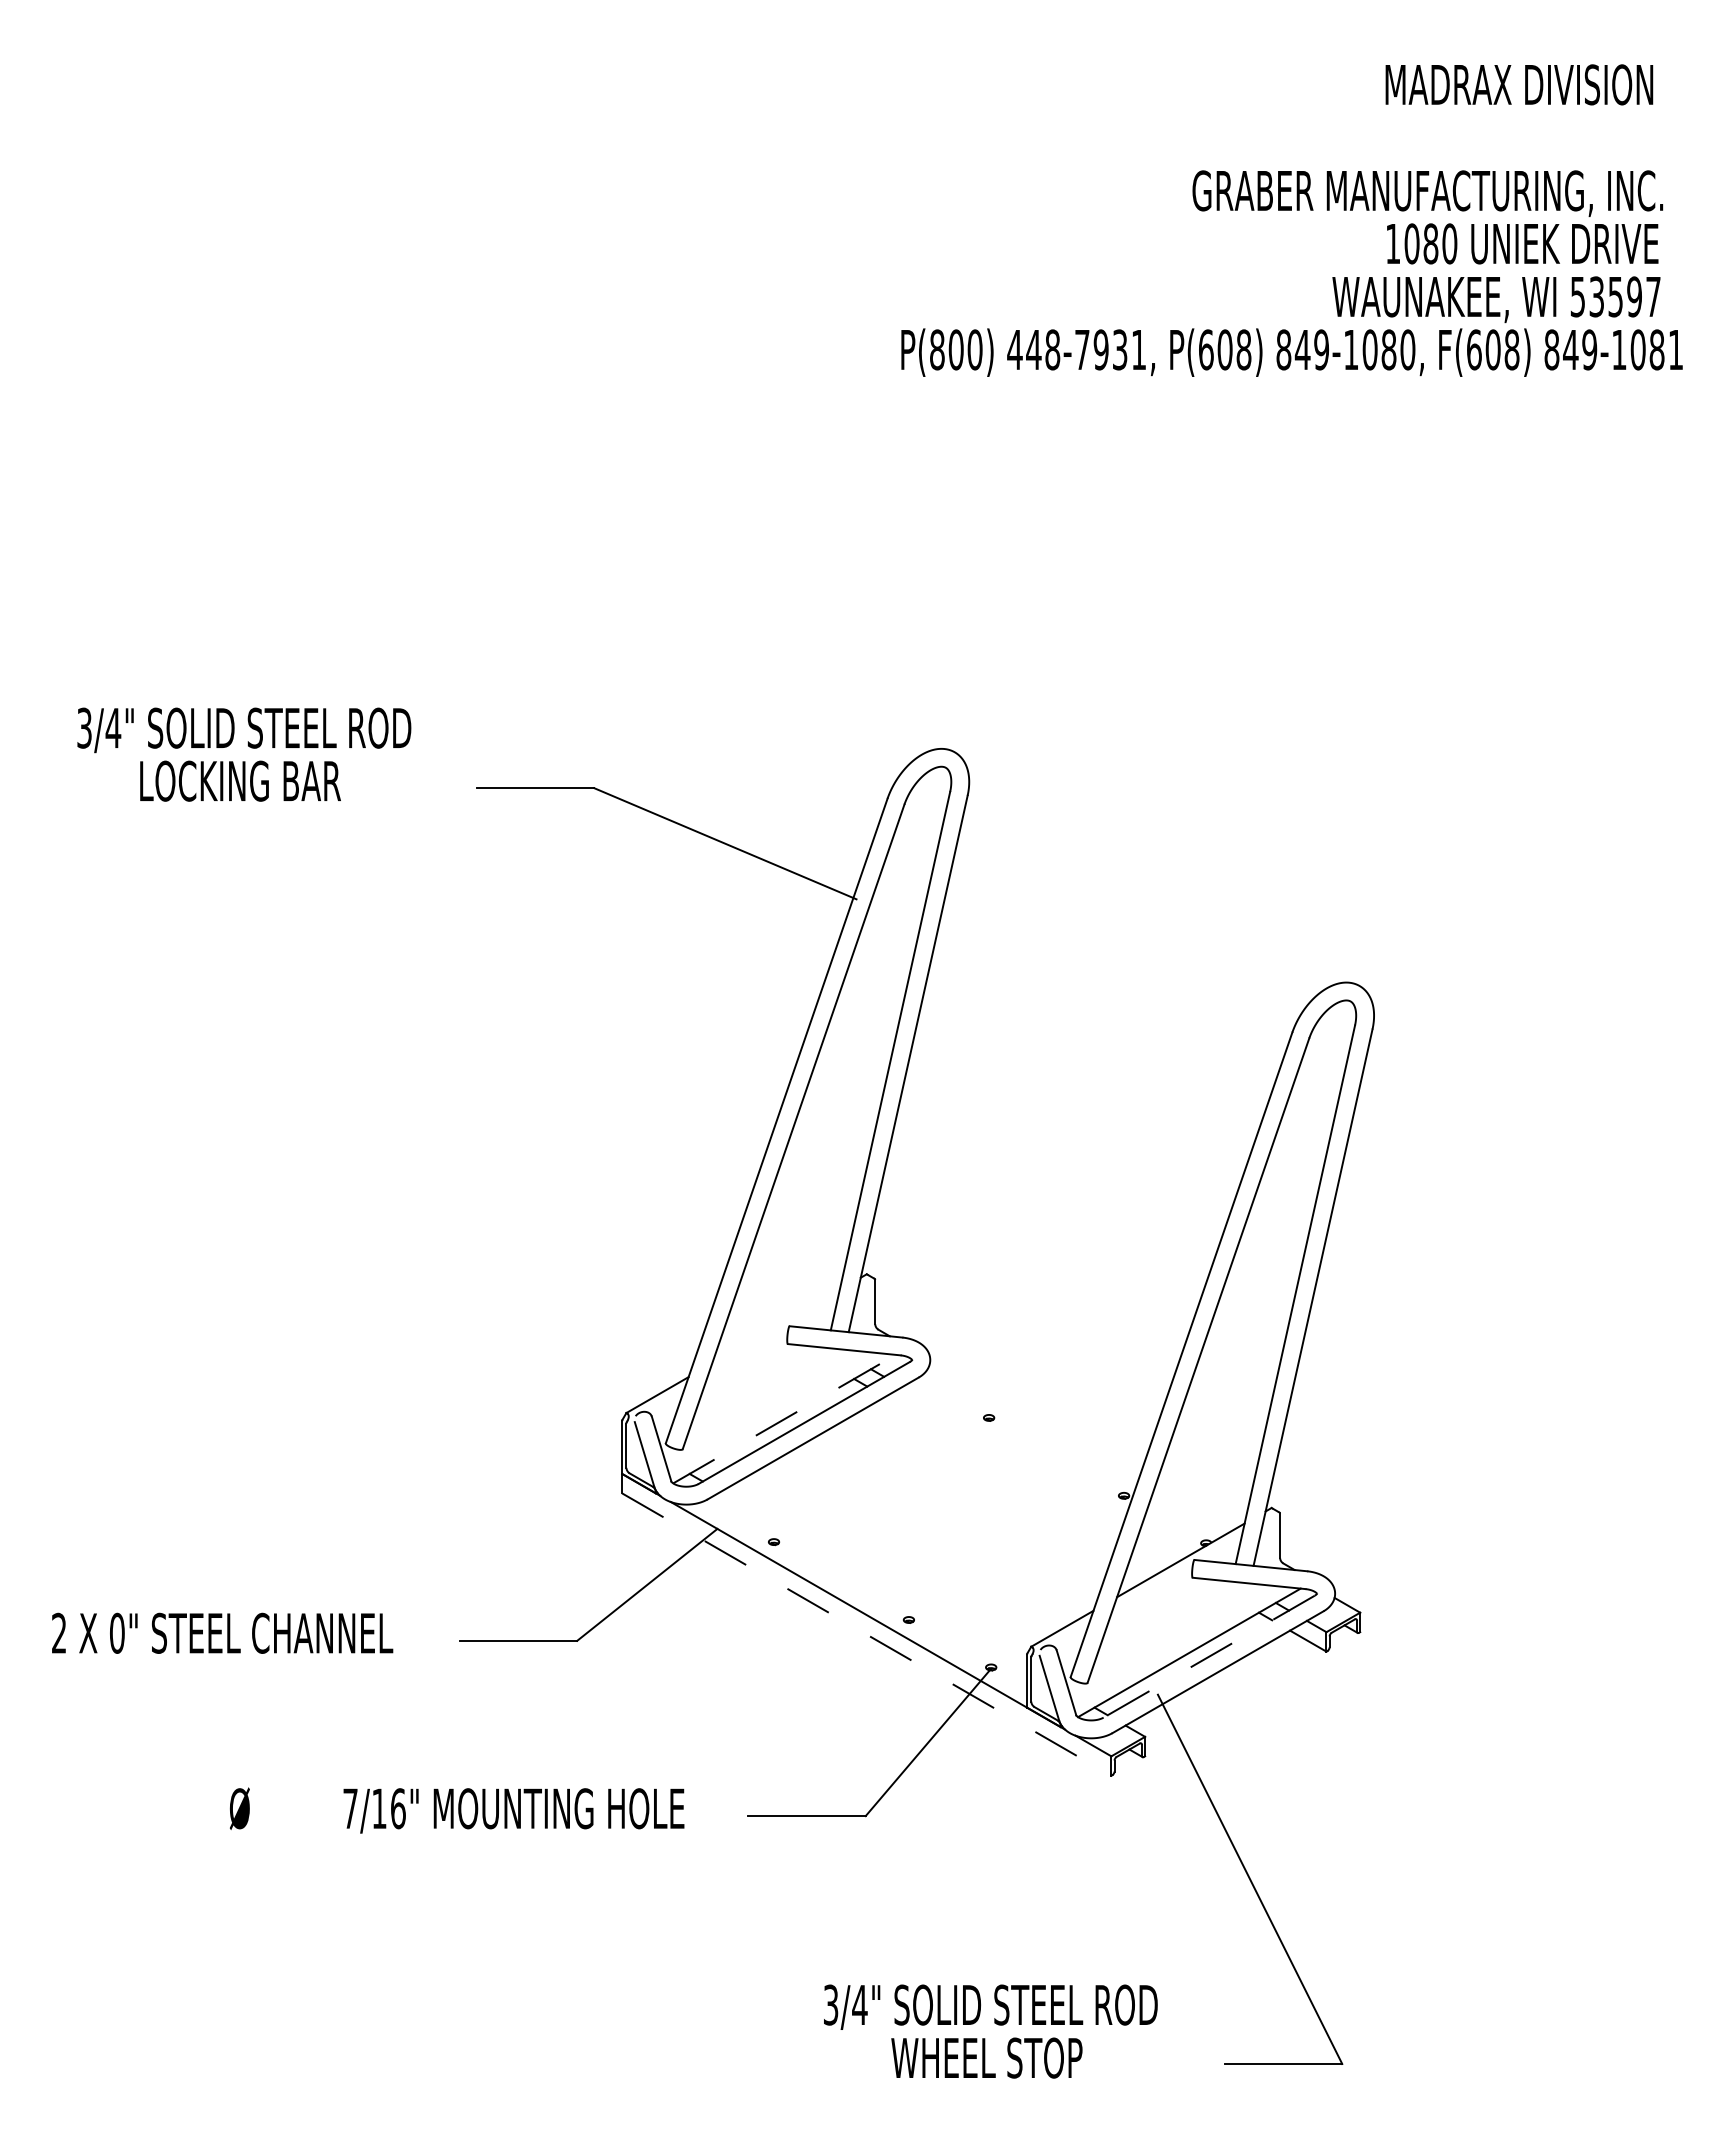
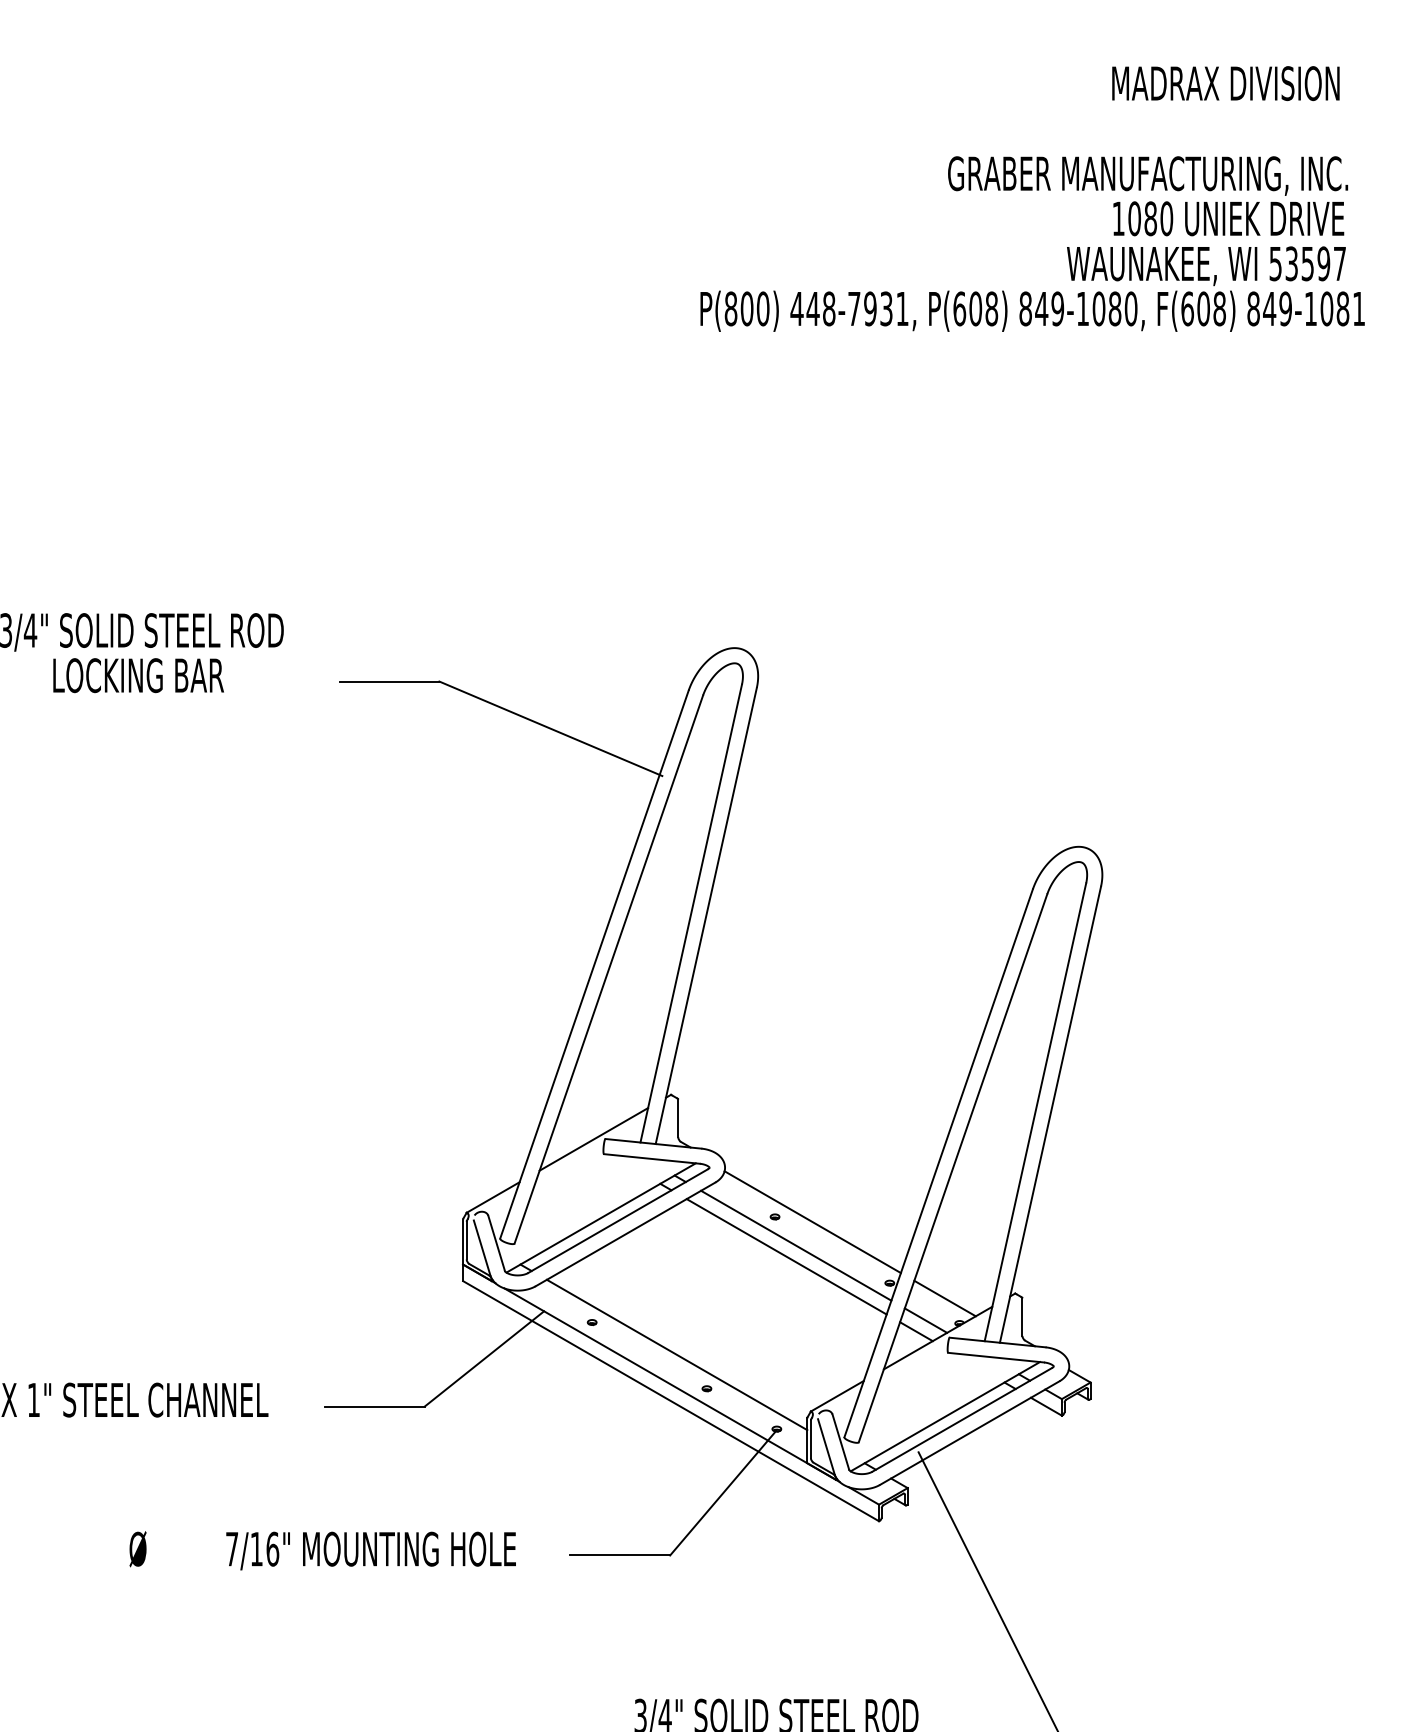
line: (775, 1326) -> (593, 1139), added
line: (784, 1419) -> (601, 1218), dashed -> solid
line: (1033, 1423) -> (812, 1221), added
line: (1013, 1451) -> (795, 1245), added
line: (1002, 1464) -> (786, 1256), added
line: (1188, 1513) -> (944, 1298), added
line: (1166, 1539) -> (925, 1320), added
line: (1155, 1552) -> (916, 1331), added
line: (873, 1579) -> (676, 1354), added
text: (117, 1632) -> (34, 1399), 0" -> 1"
line: (867, 1634) -> (671, 1401), dashed -> solid
line: (1209, 1656) -> (962, 1419), dashed -> solid

